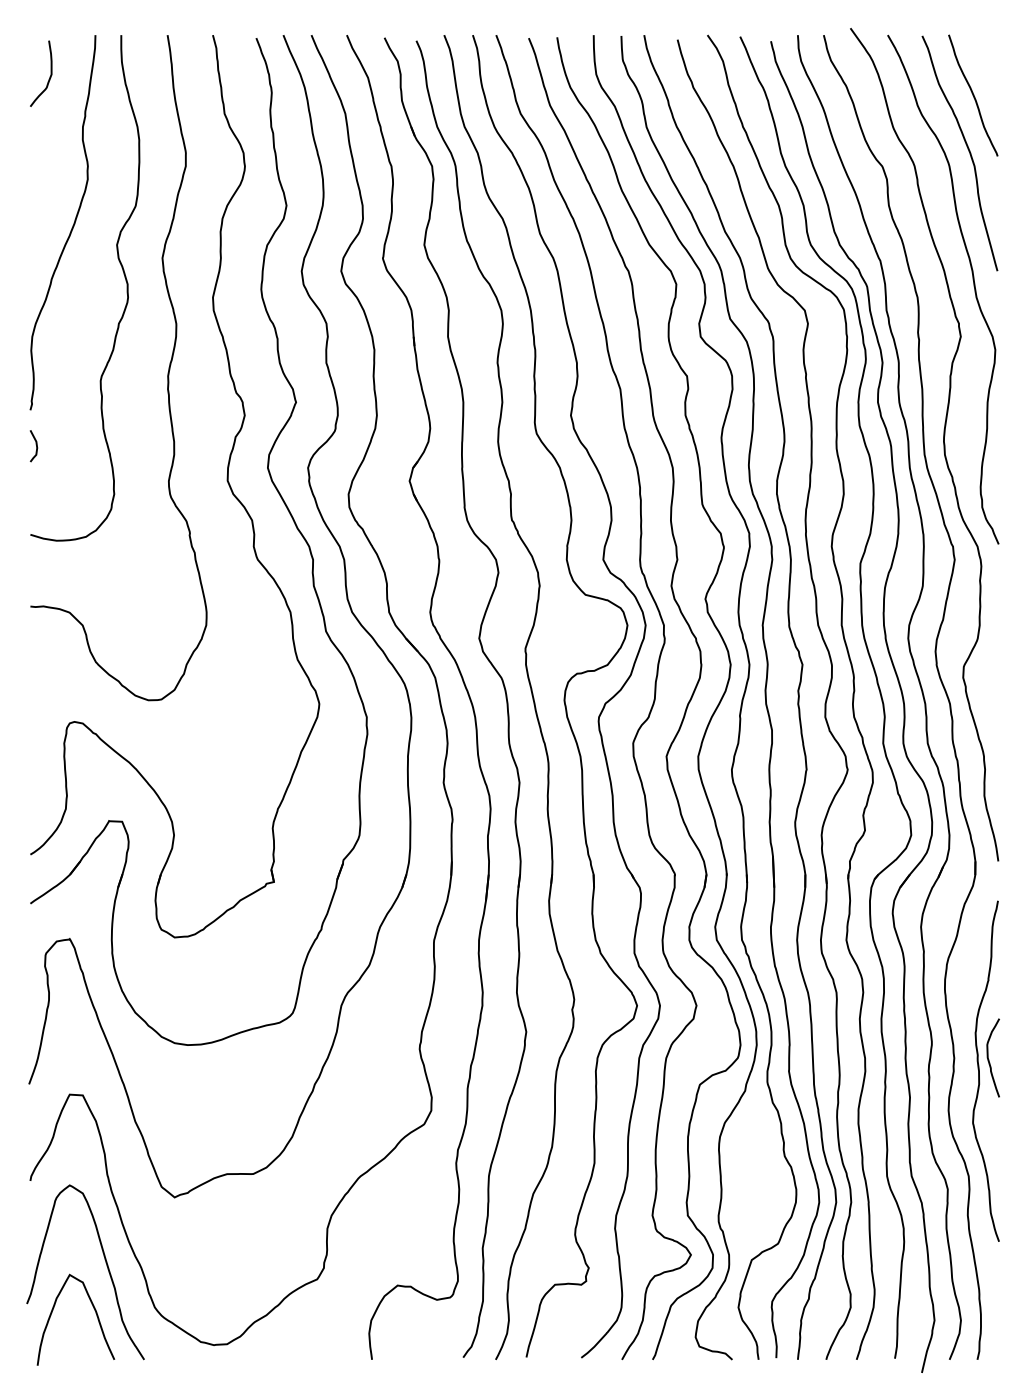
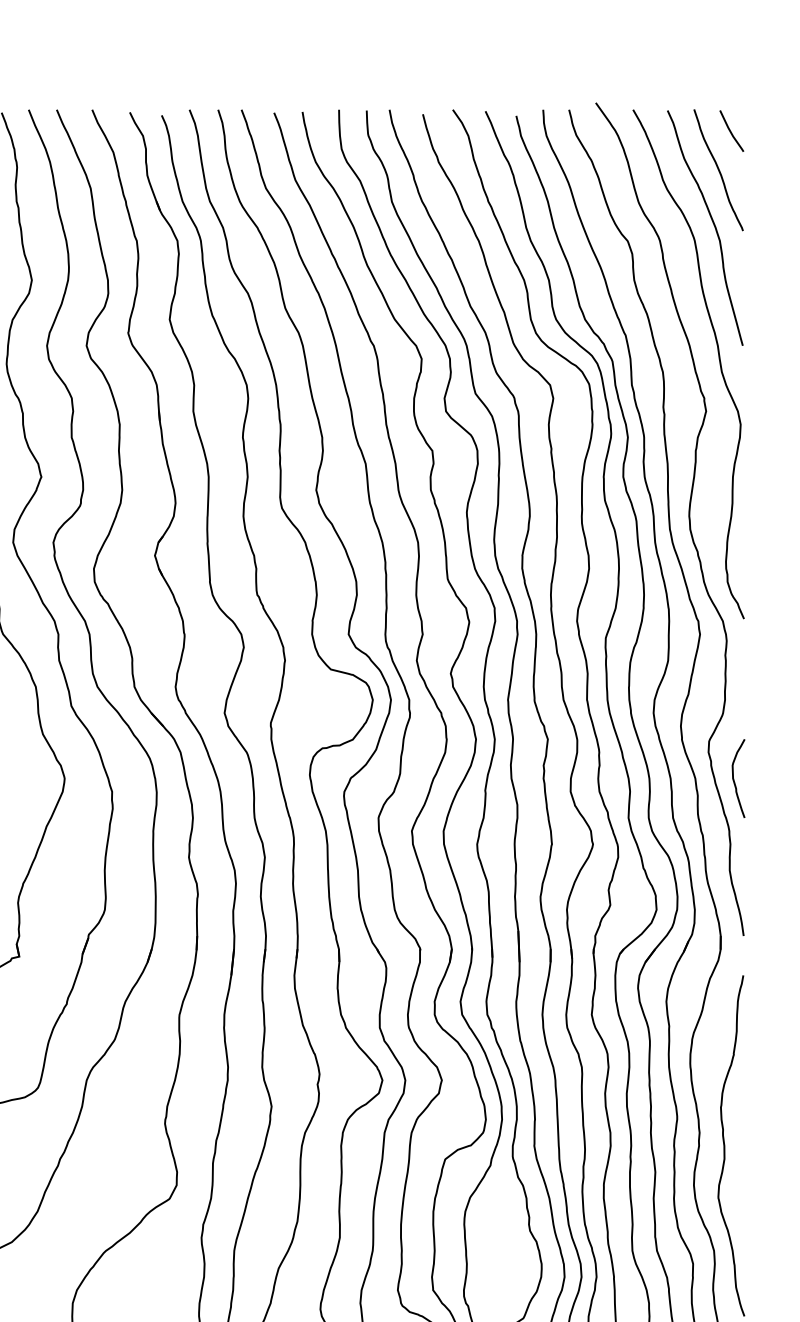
line: (985, 56) -> (730, 131), added
curve: (989, 1059) -> (734, 780), moved

